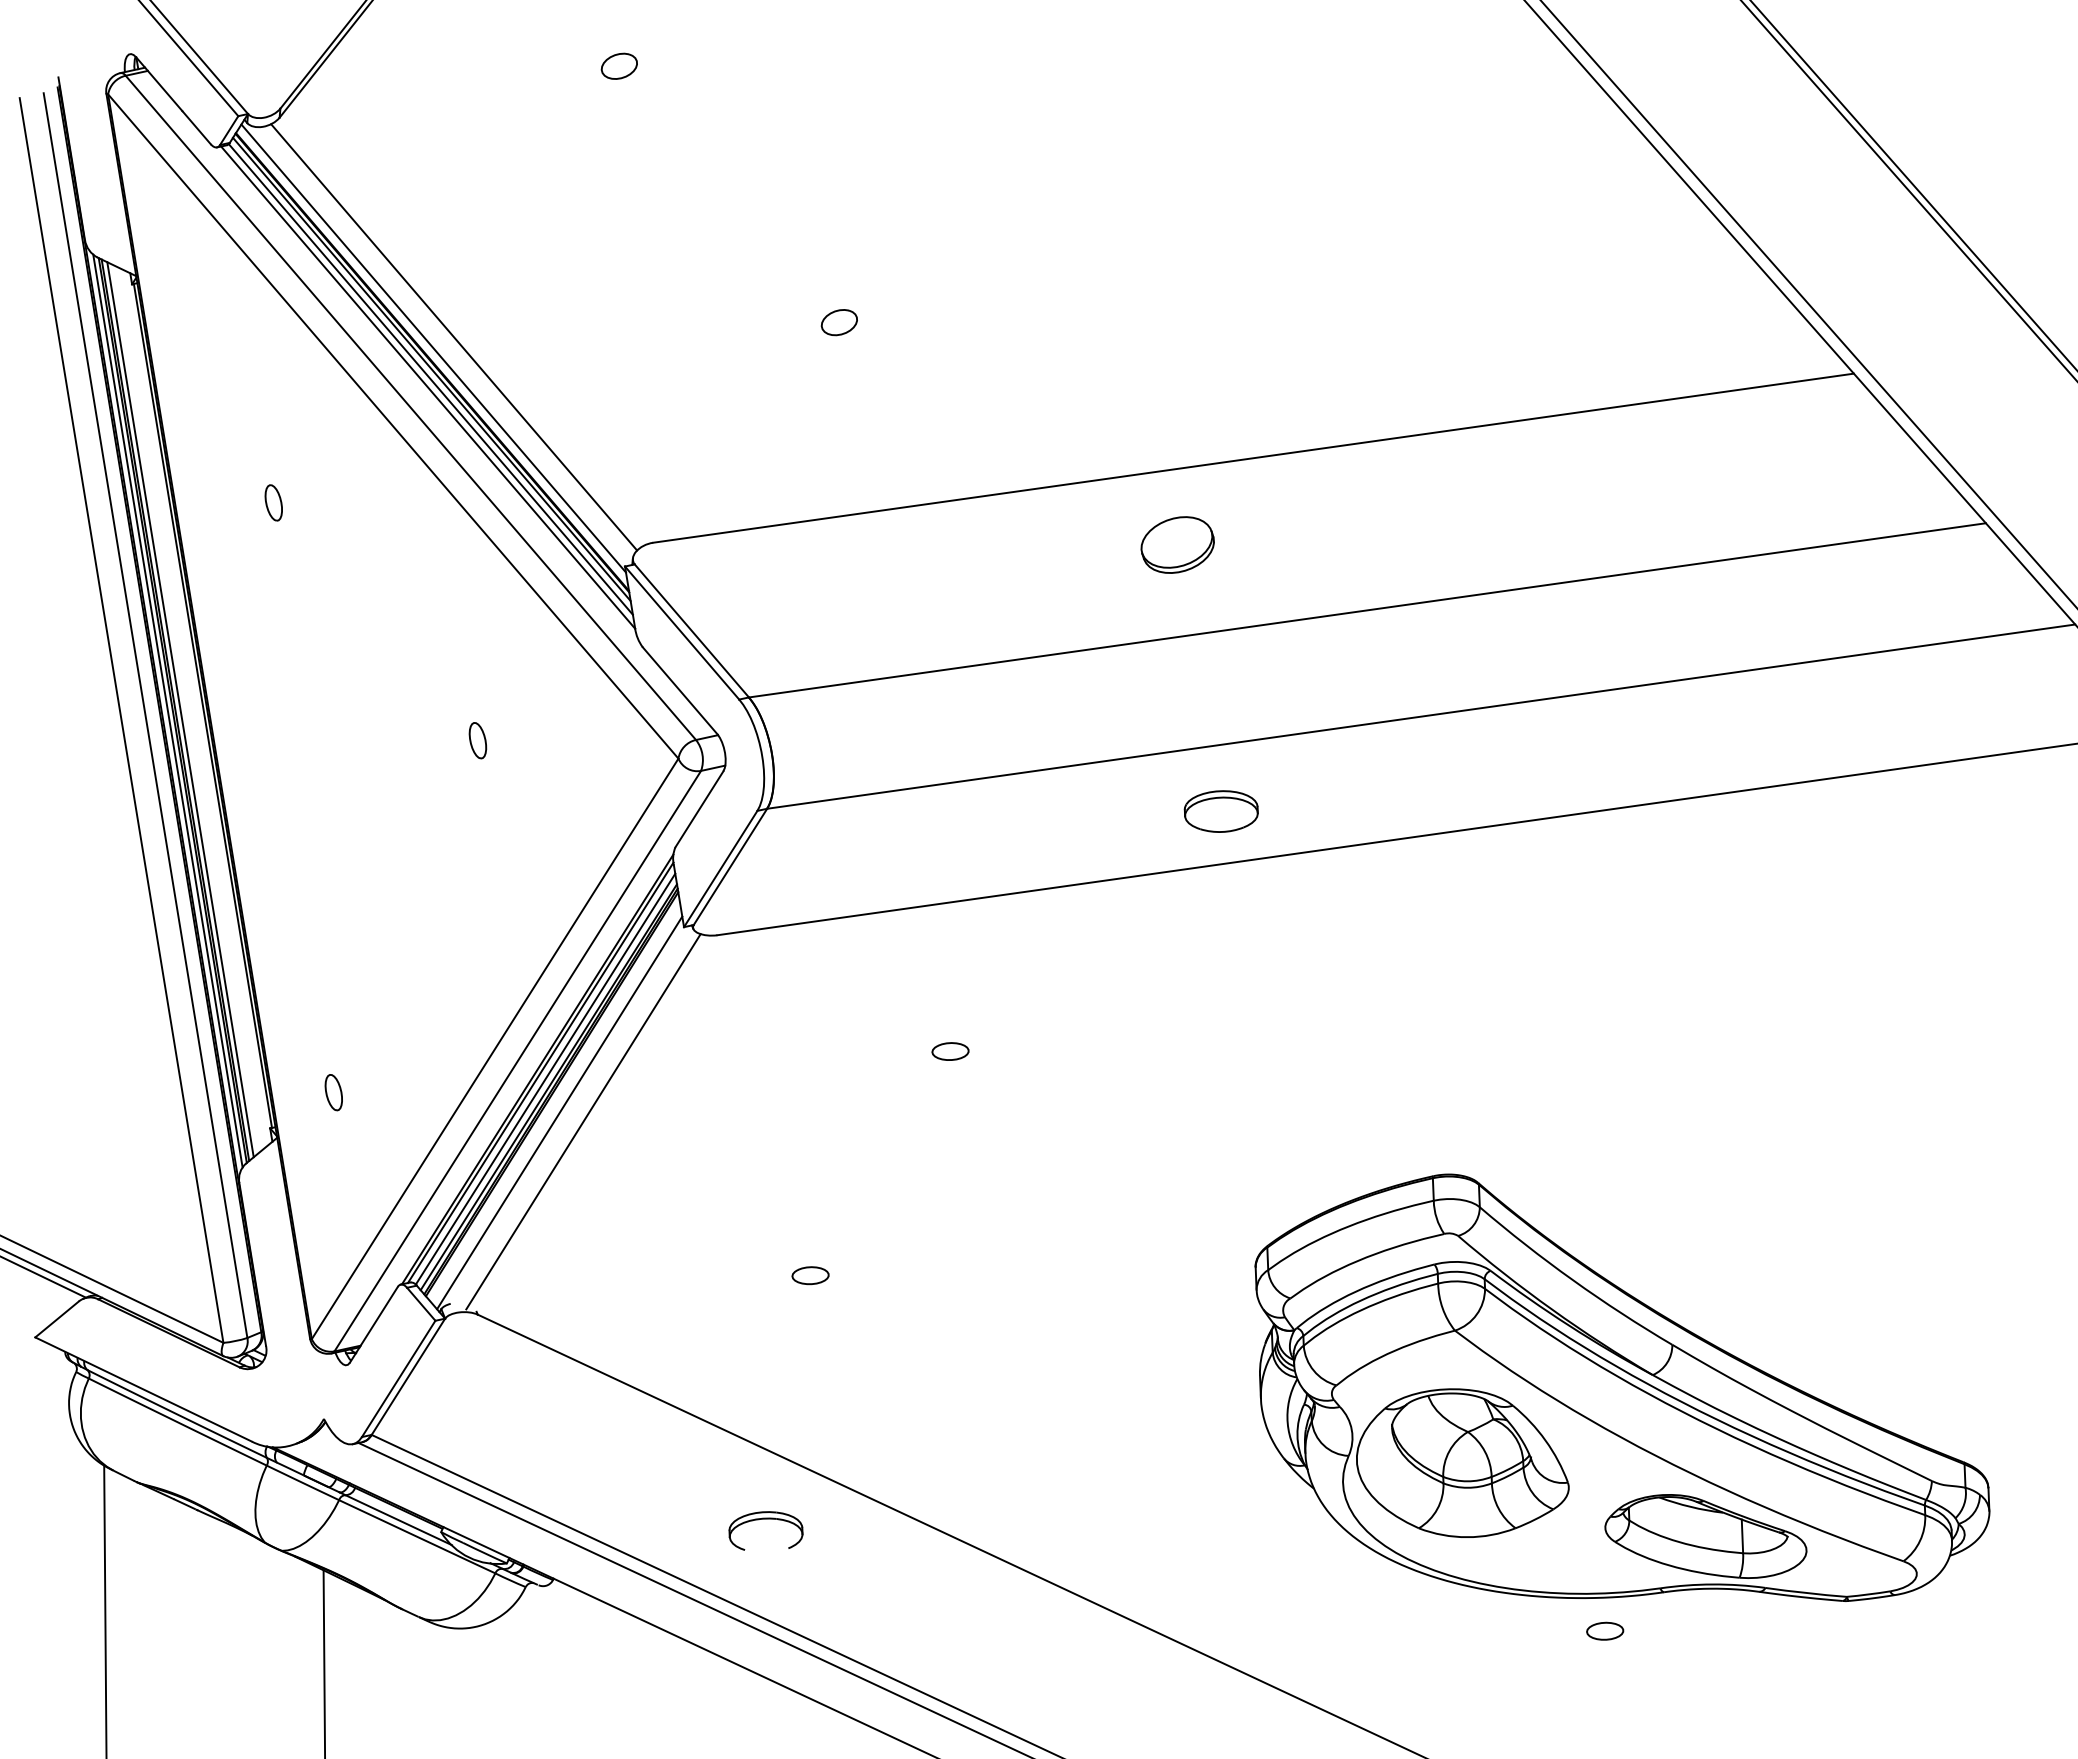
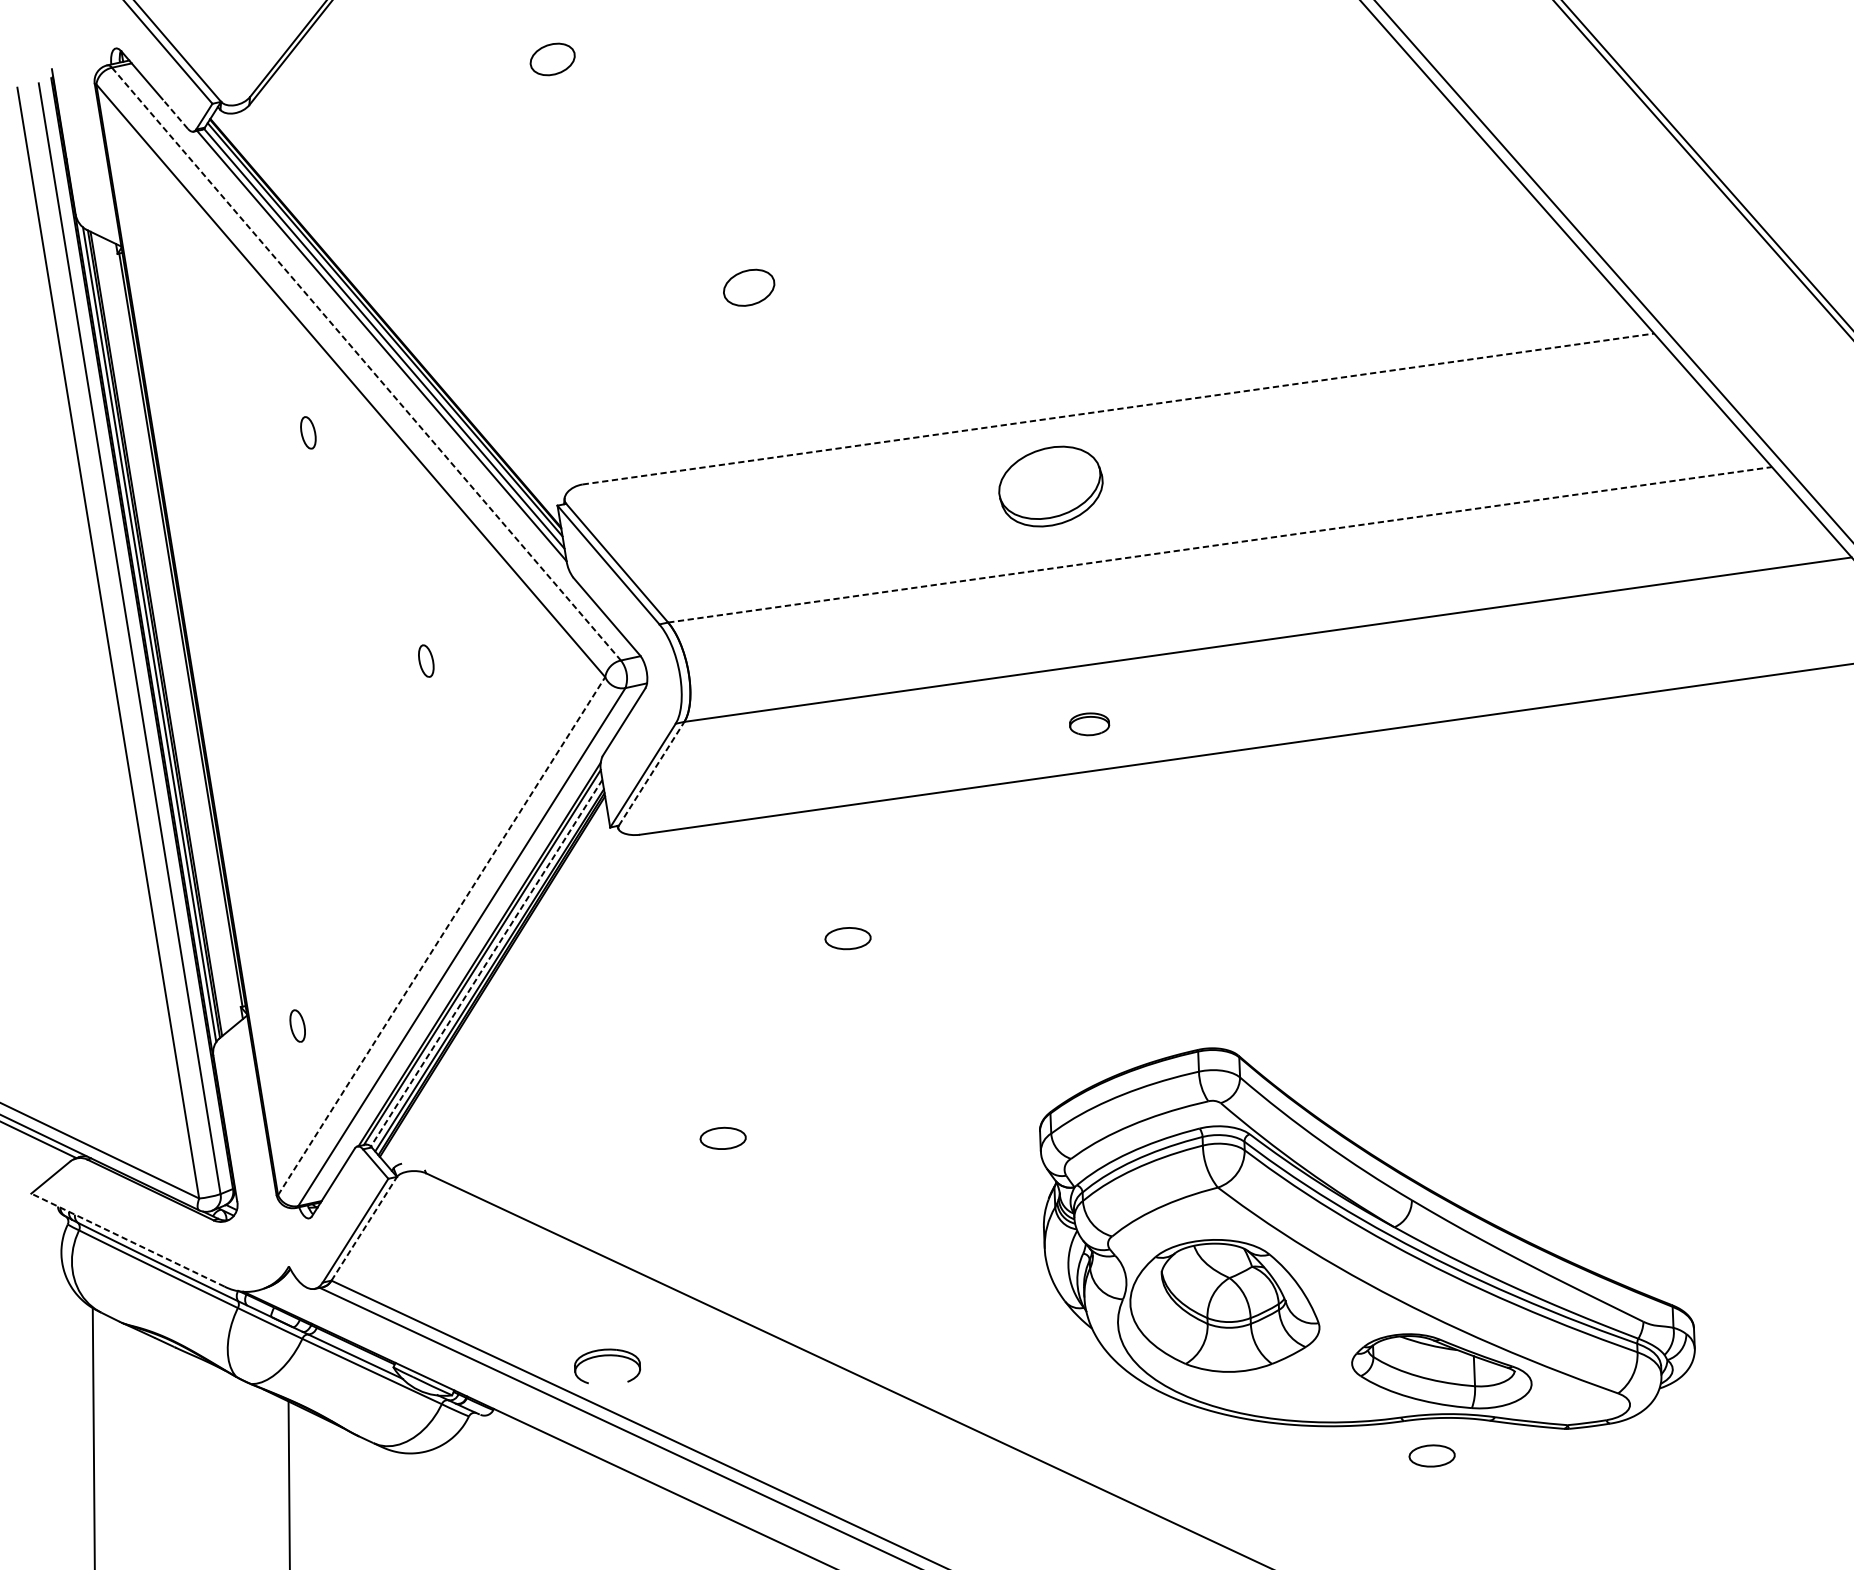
part: (618, 65) -> (551, 58), size x1.4
line: (196, 127) -> (175, 113), solid -> dashed
part: (838, 322) -> (748, 287), size x1.6
line: (454, 337) -> (405, 301), removed
line: (433, 348) -> (386, 311), removed
line: (410, 407) -> (366, 363), solid -> dashed
line: (1254, 458) -> (1119, 409), solid -> dashed
part: (273, 502) -> (308, 432), moved
part: (1177, 544) -> (1050, 486), size x1.6
line: (1367, 610) -> (1220, 544), solid -> dashed
line: (180, 709) -> (160, 633), removed
part: (1220, 811) -> (1088, 724), size x0.6
line: (730, 866) -> (651, 773), solid -> dashed
line: (495, 1048) -> (441, 935), solid -> dashed
part: (950, 1051) -> (848, 938), size x1.4
line: (545, 1079) -> (486, 963), solid -> dashed
part: (333, 1092) -> (297, 1025), moved
line: (559, 1112) -> (499, 992), removed
line: (583, 1121) -> (520, 1000), removed
part: (810, 1275) -> (723, 1138), size x1.4
line: (408, 1376) -> (364, 1228), solid -> dashed
part: (1622, 1387) -> (1367, 1238), moved
line: (143, 1389) -> (127, 1240), solid -> dashed
part: (765, 1519) -> (607, 1356), moved
part: (1605, 1630) -> (1432, 1455), size x1.4

